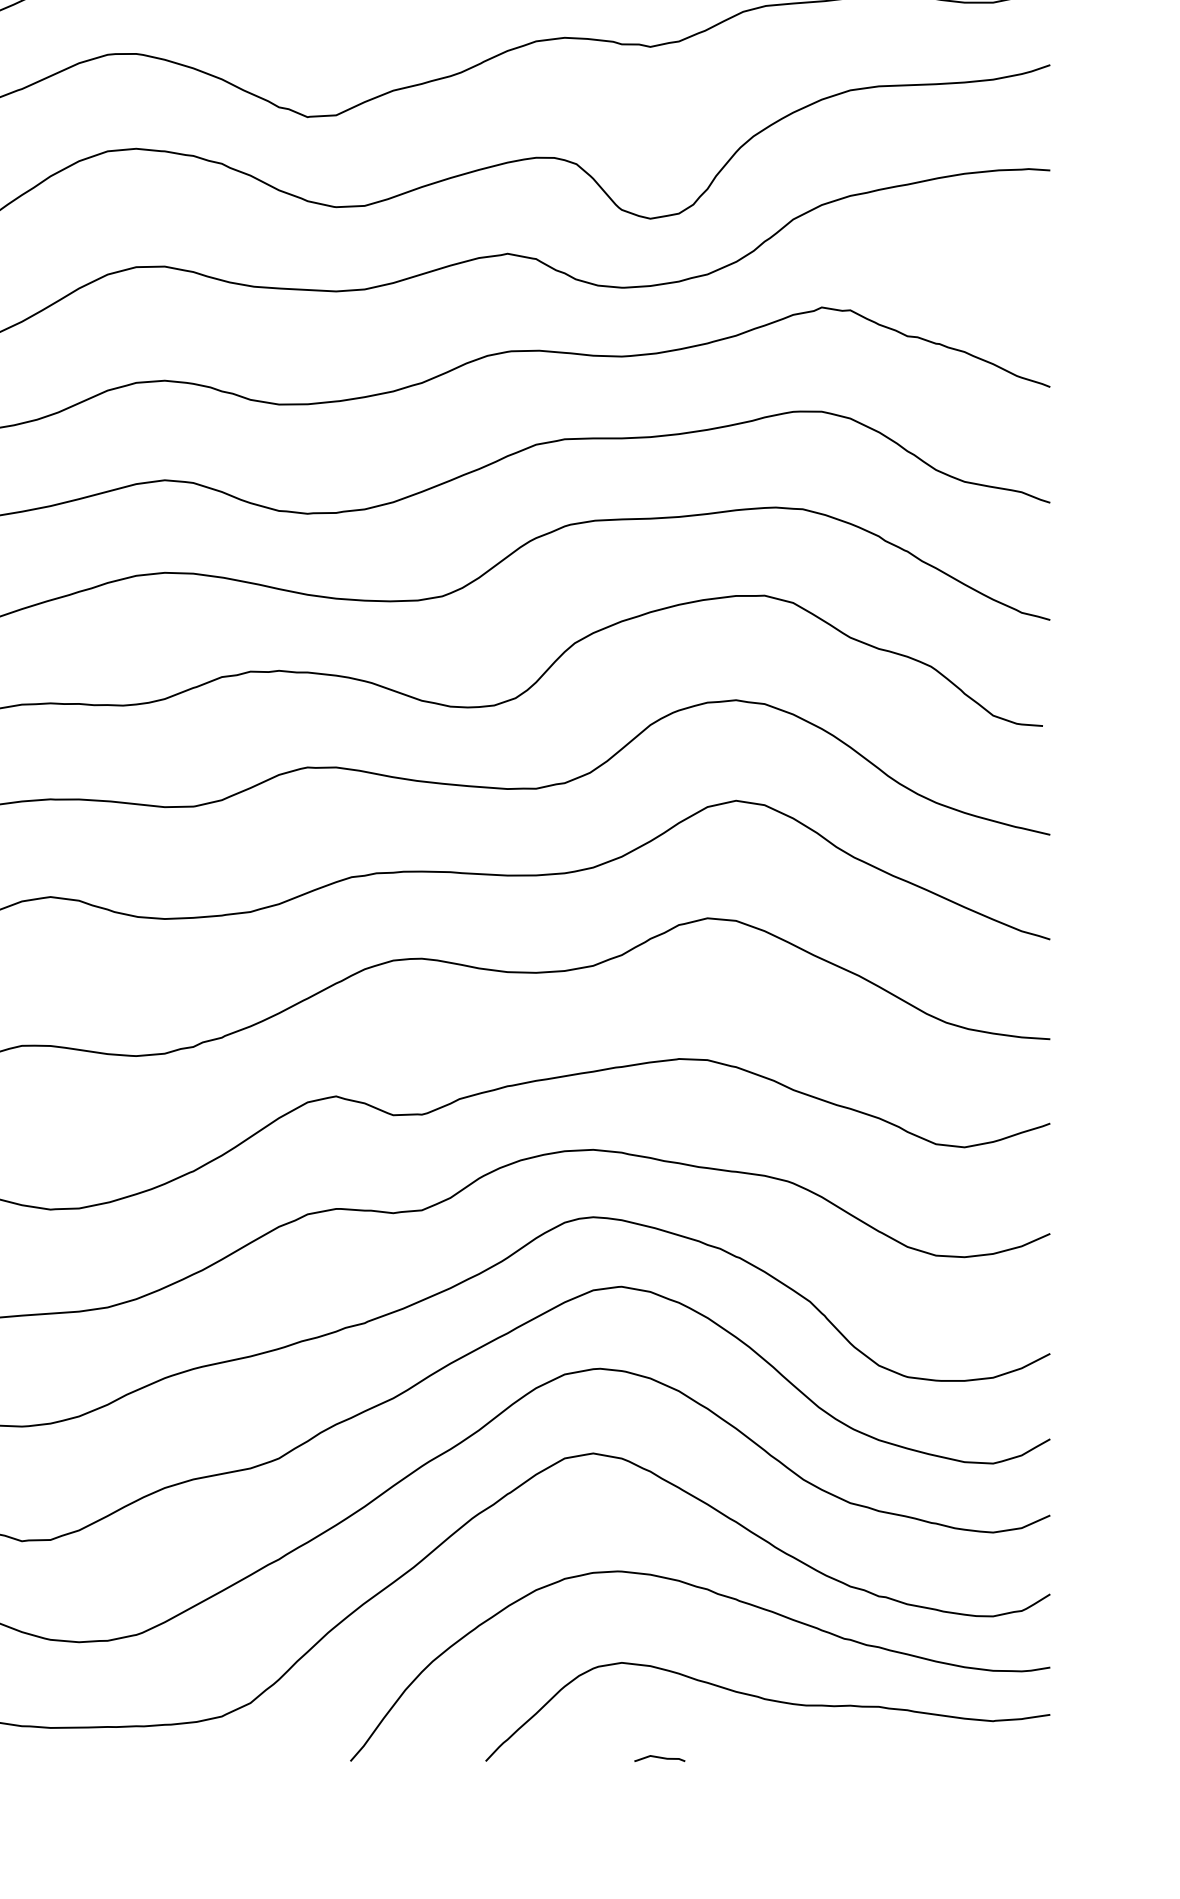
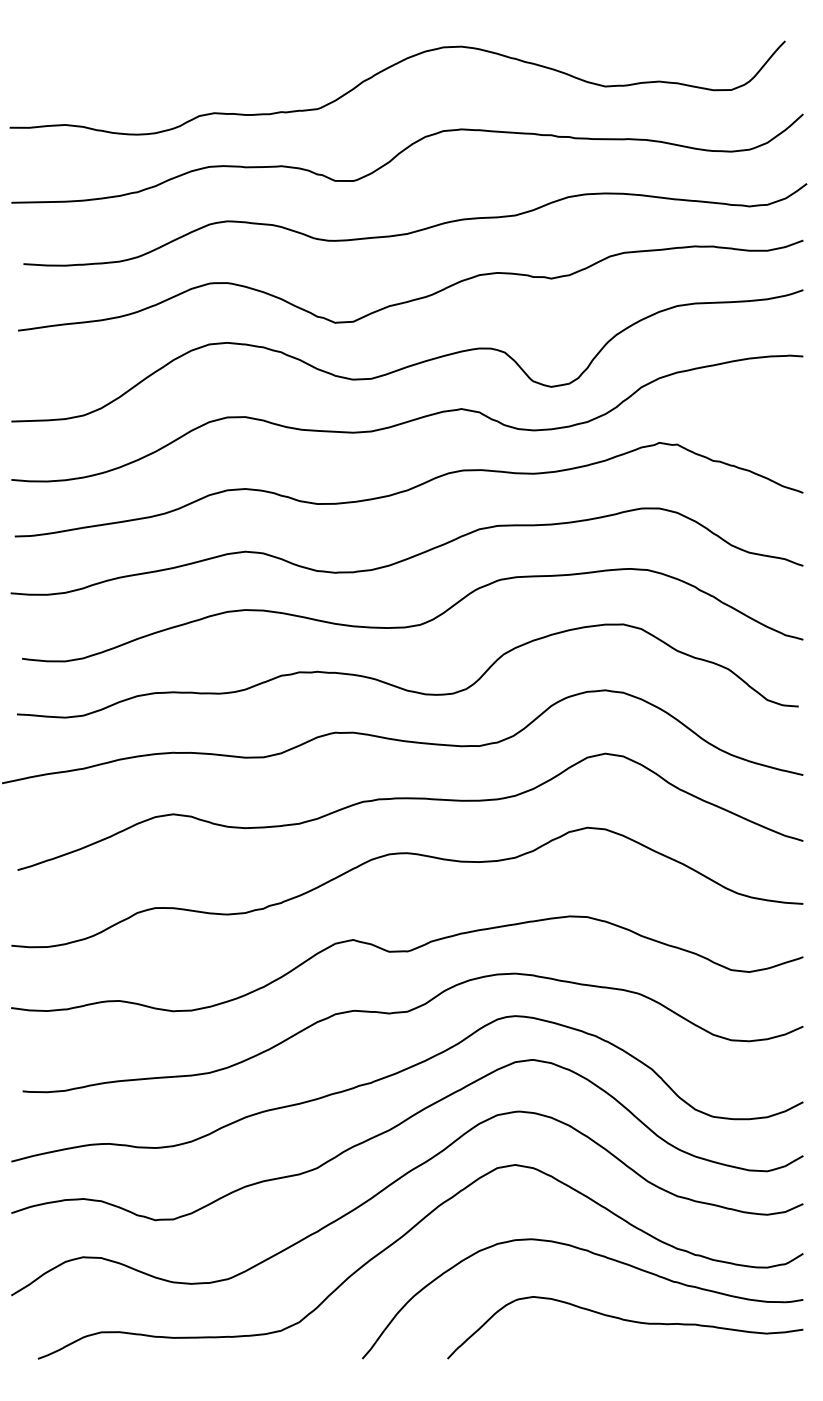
curve: (660, 1757) -> (557, 1356), removed

